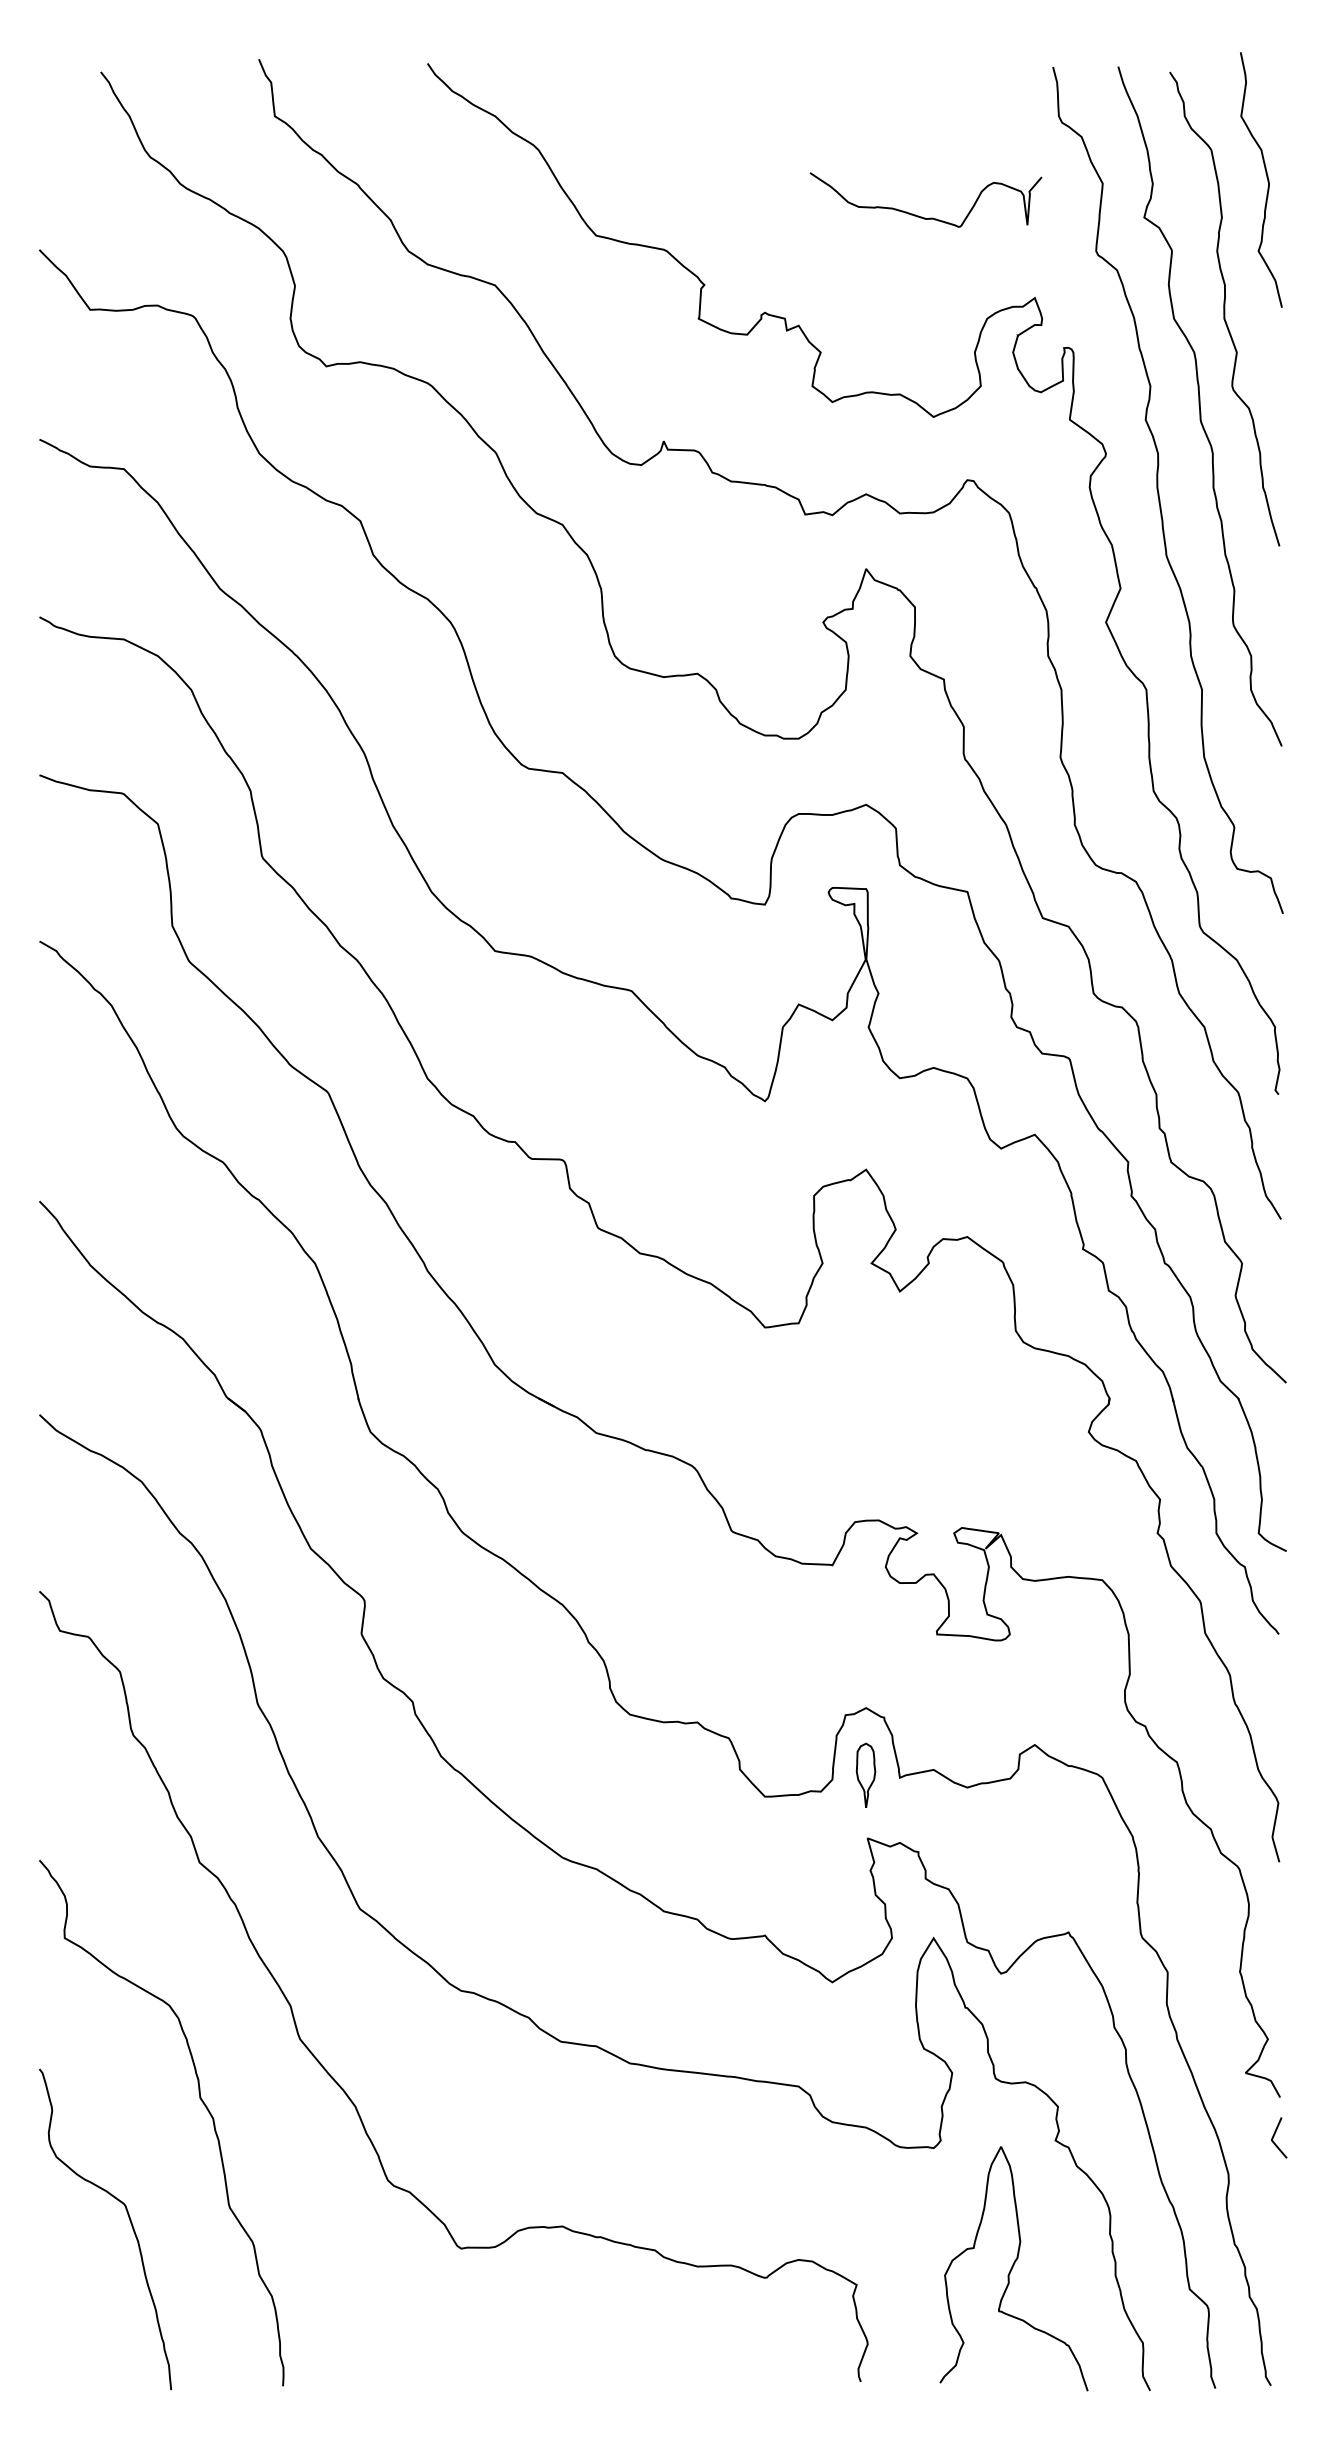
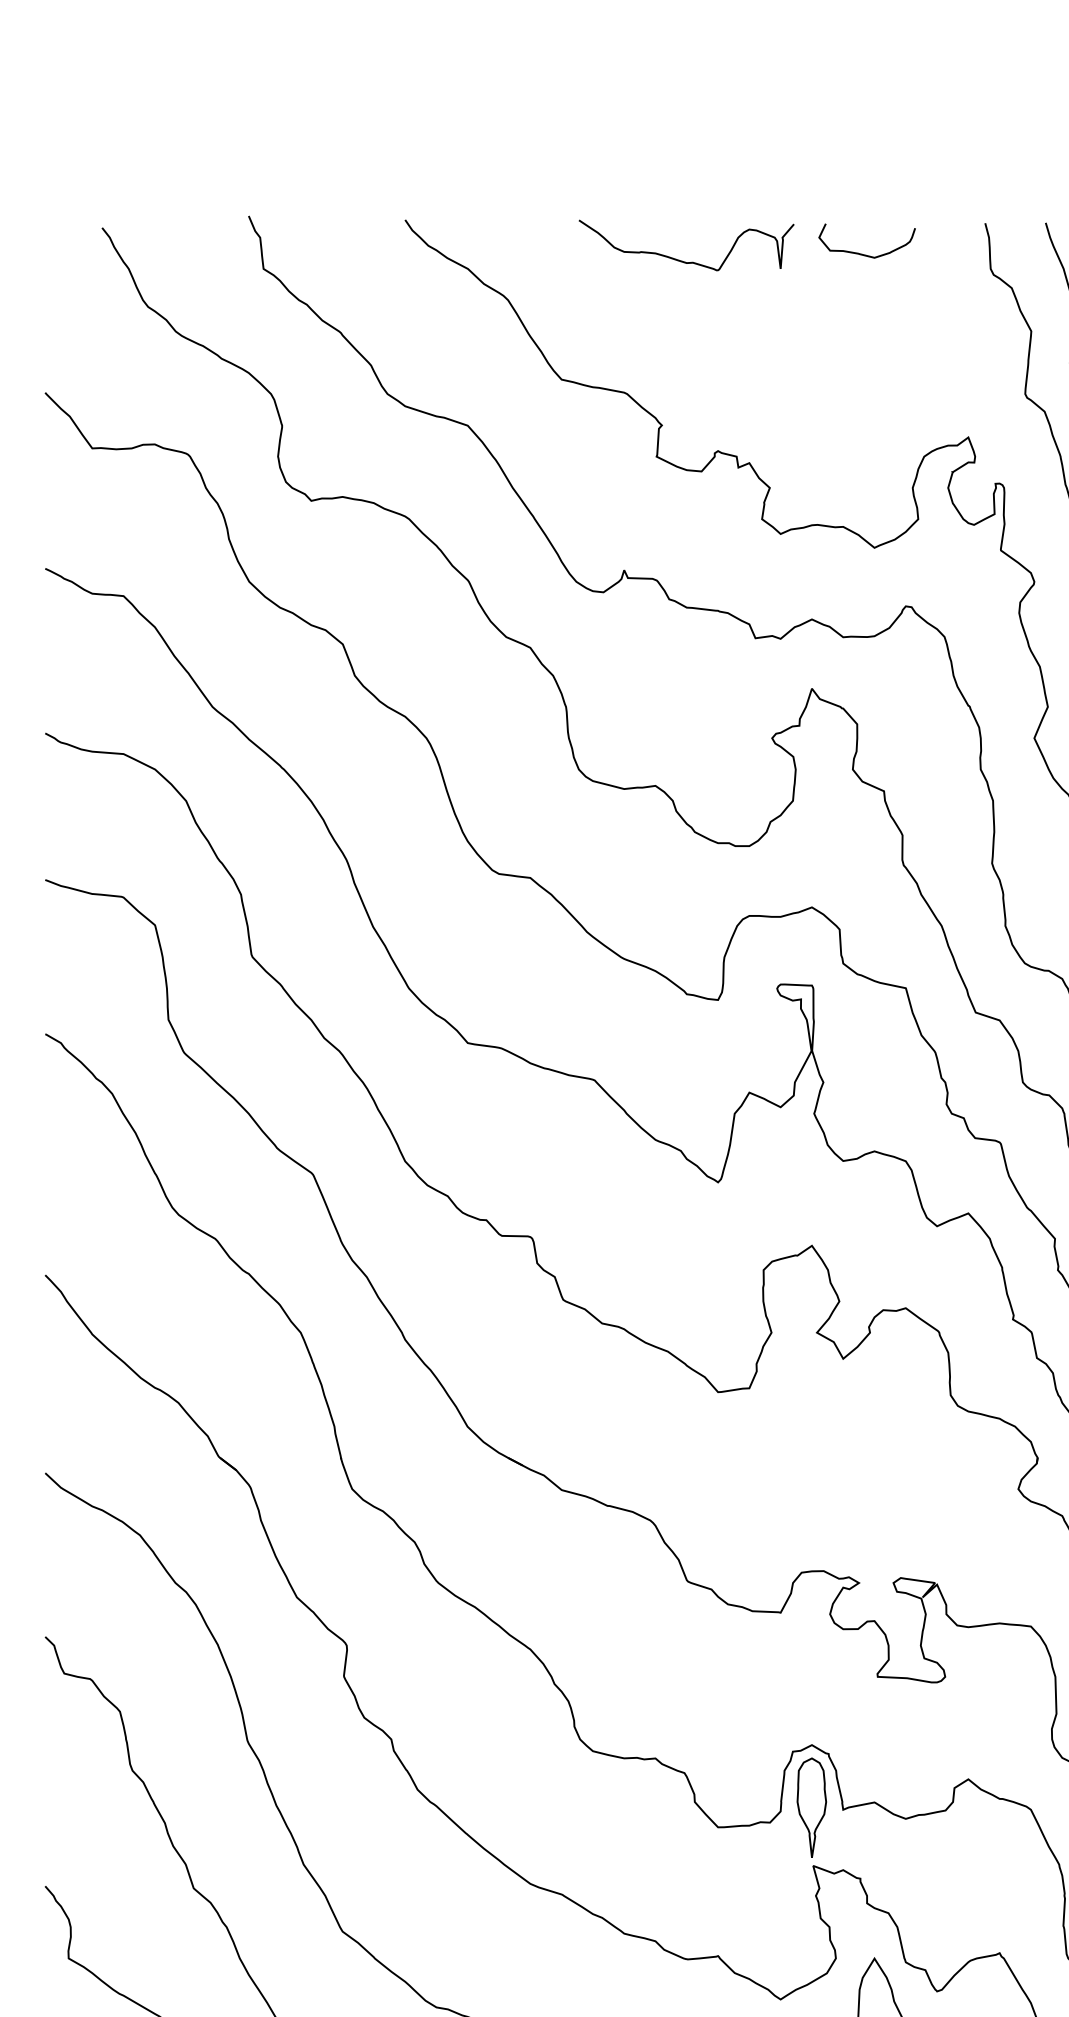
curve: (923, 100) -> (865, 254), added
curve: (922, 216) -> (683, 260), moved
part: (865, 1775) -> (811, 1807), size x1.67

